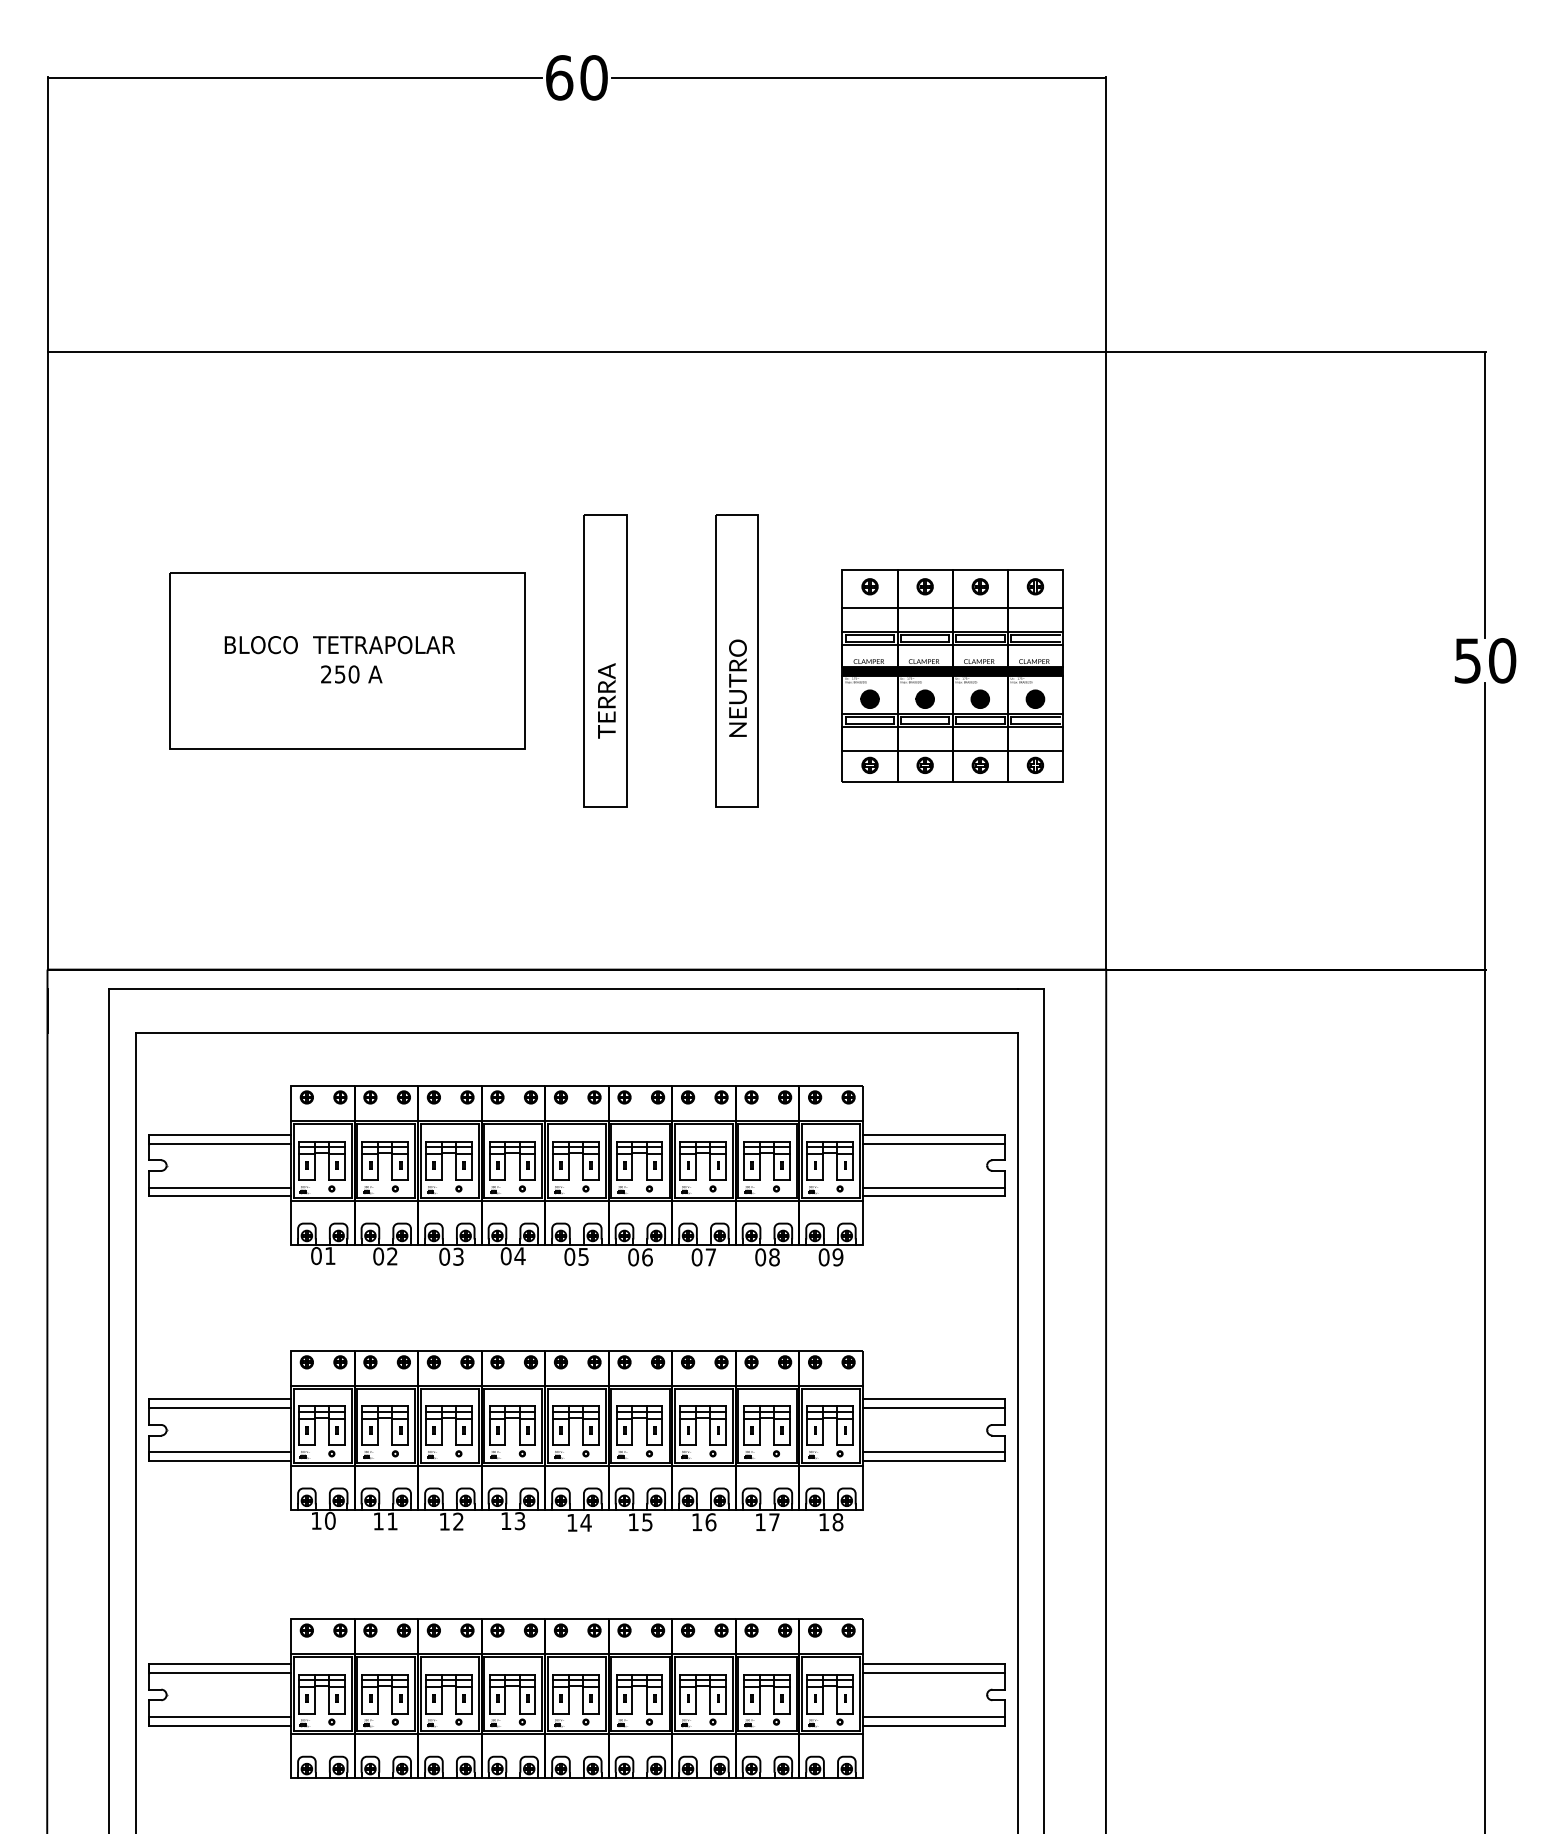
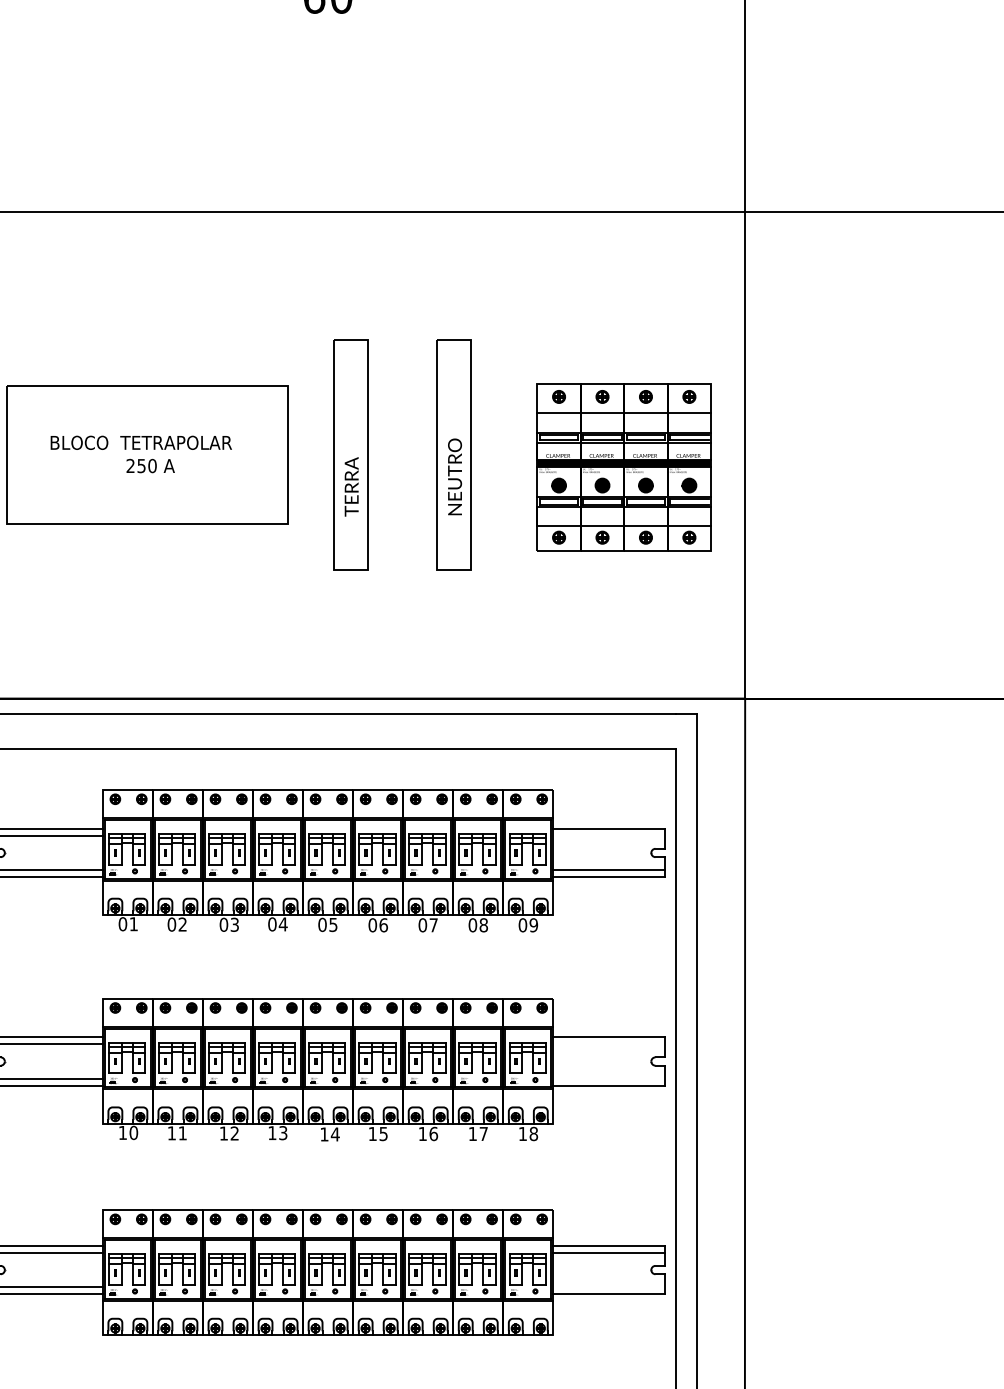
line: (933, 1143) -> (609, 835), removed
line: (933, 1408) -> (609, 1044), removed
line: (933, 1452) -> (609, 1079), removed
line: (933, 1717) -> (609, 1287), removed

